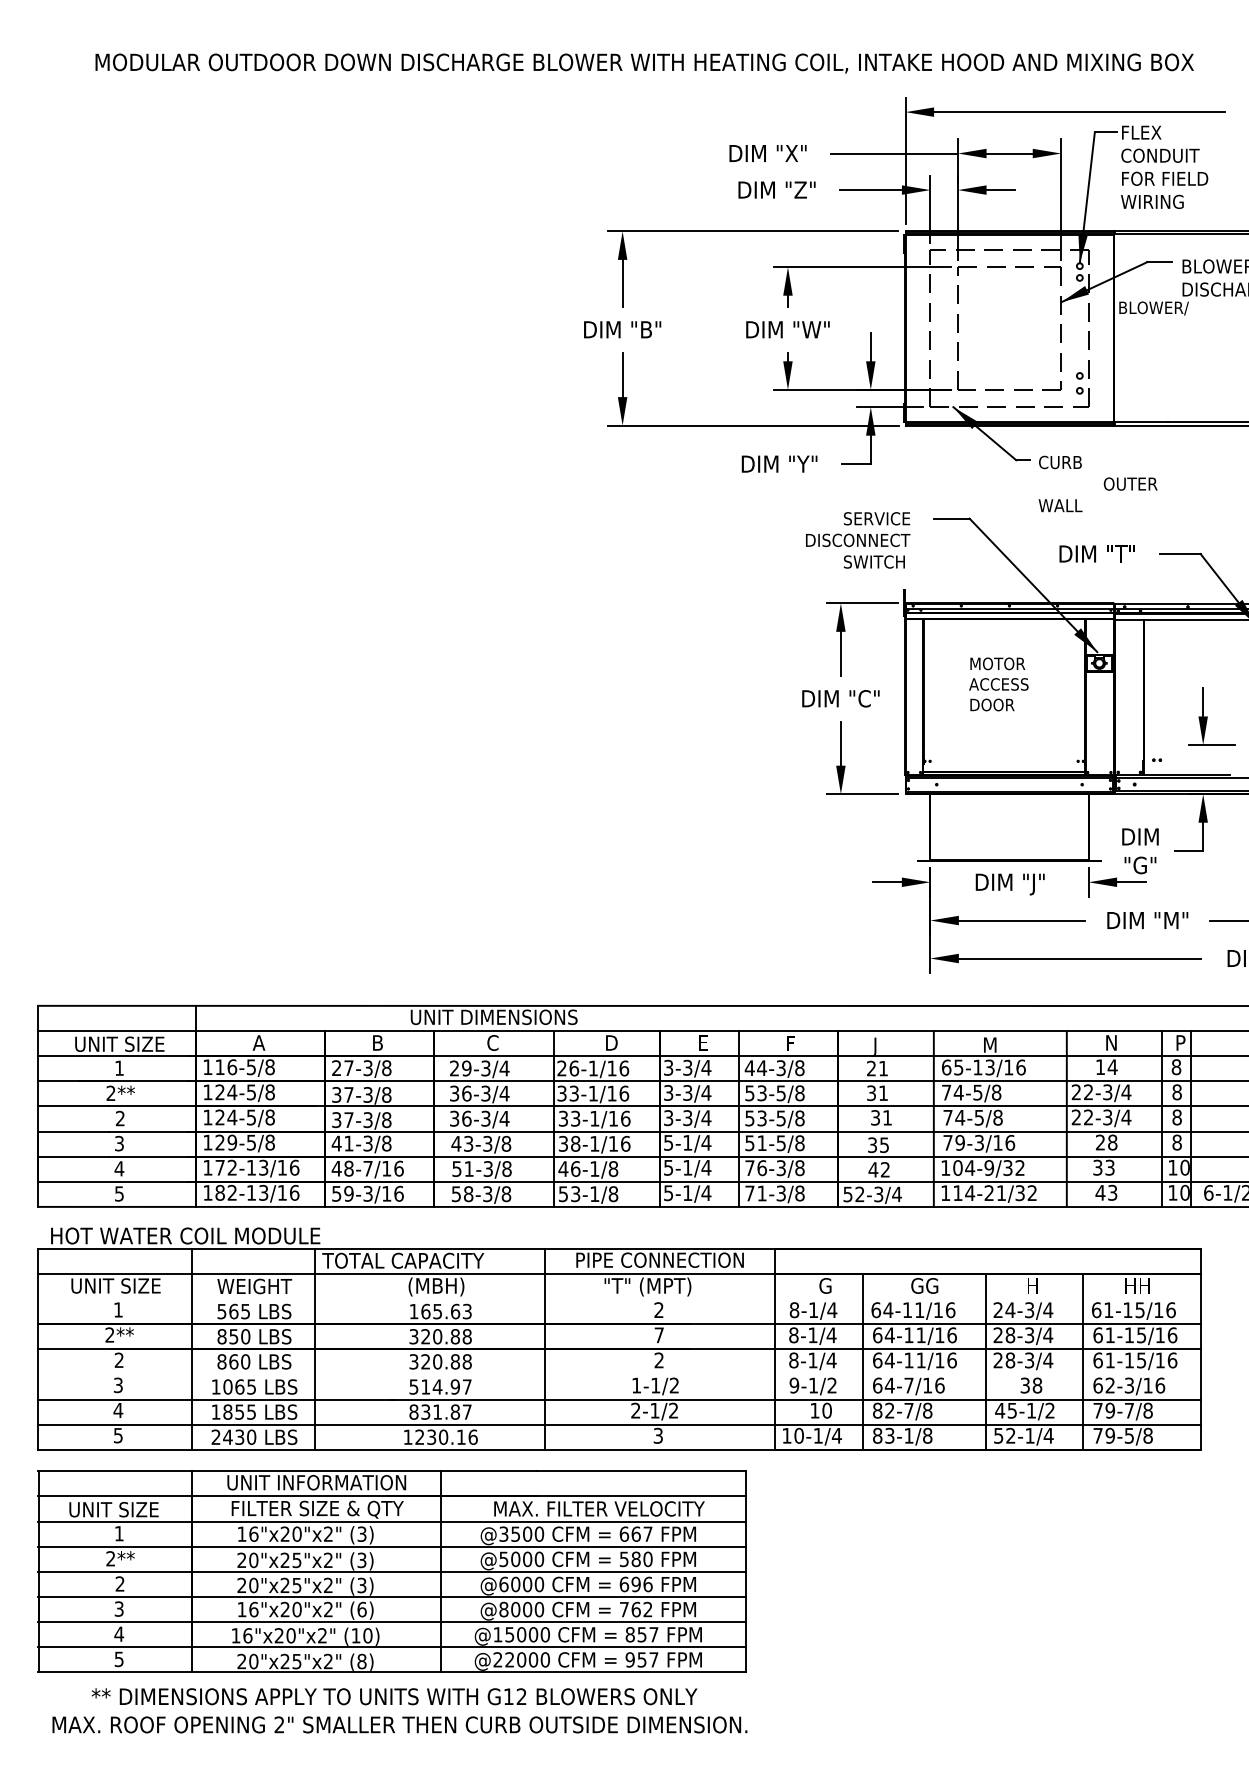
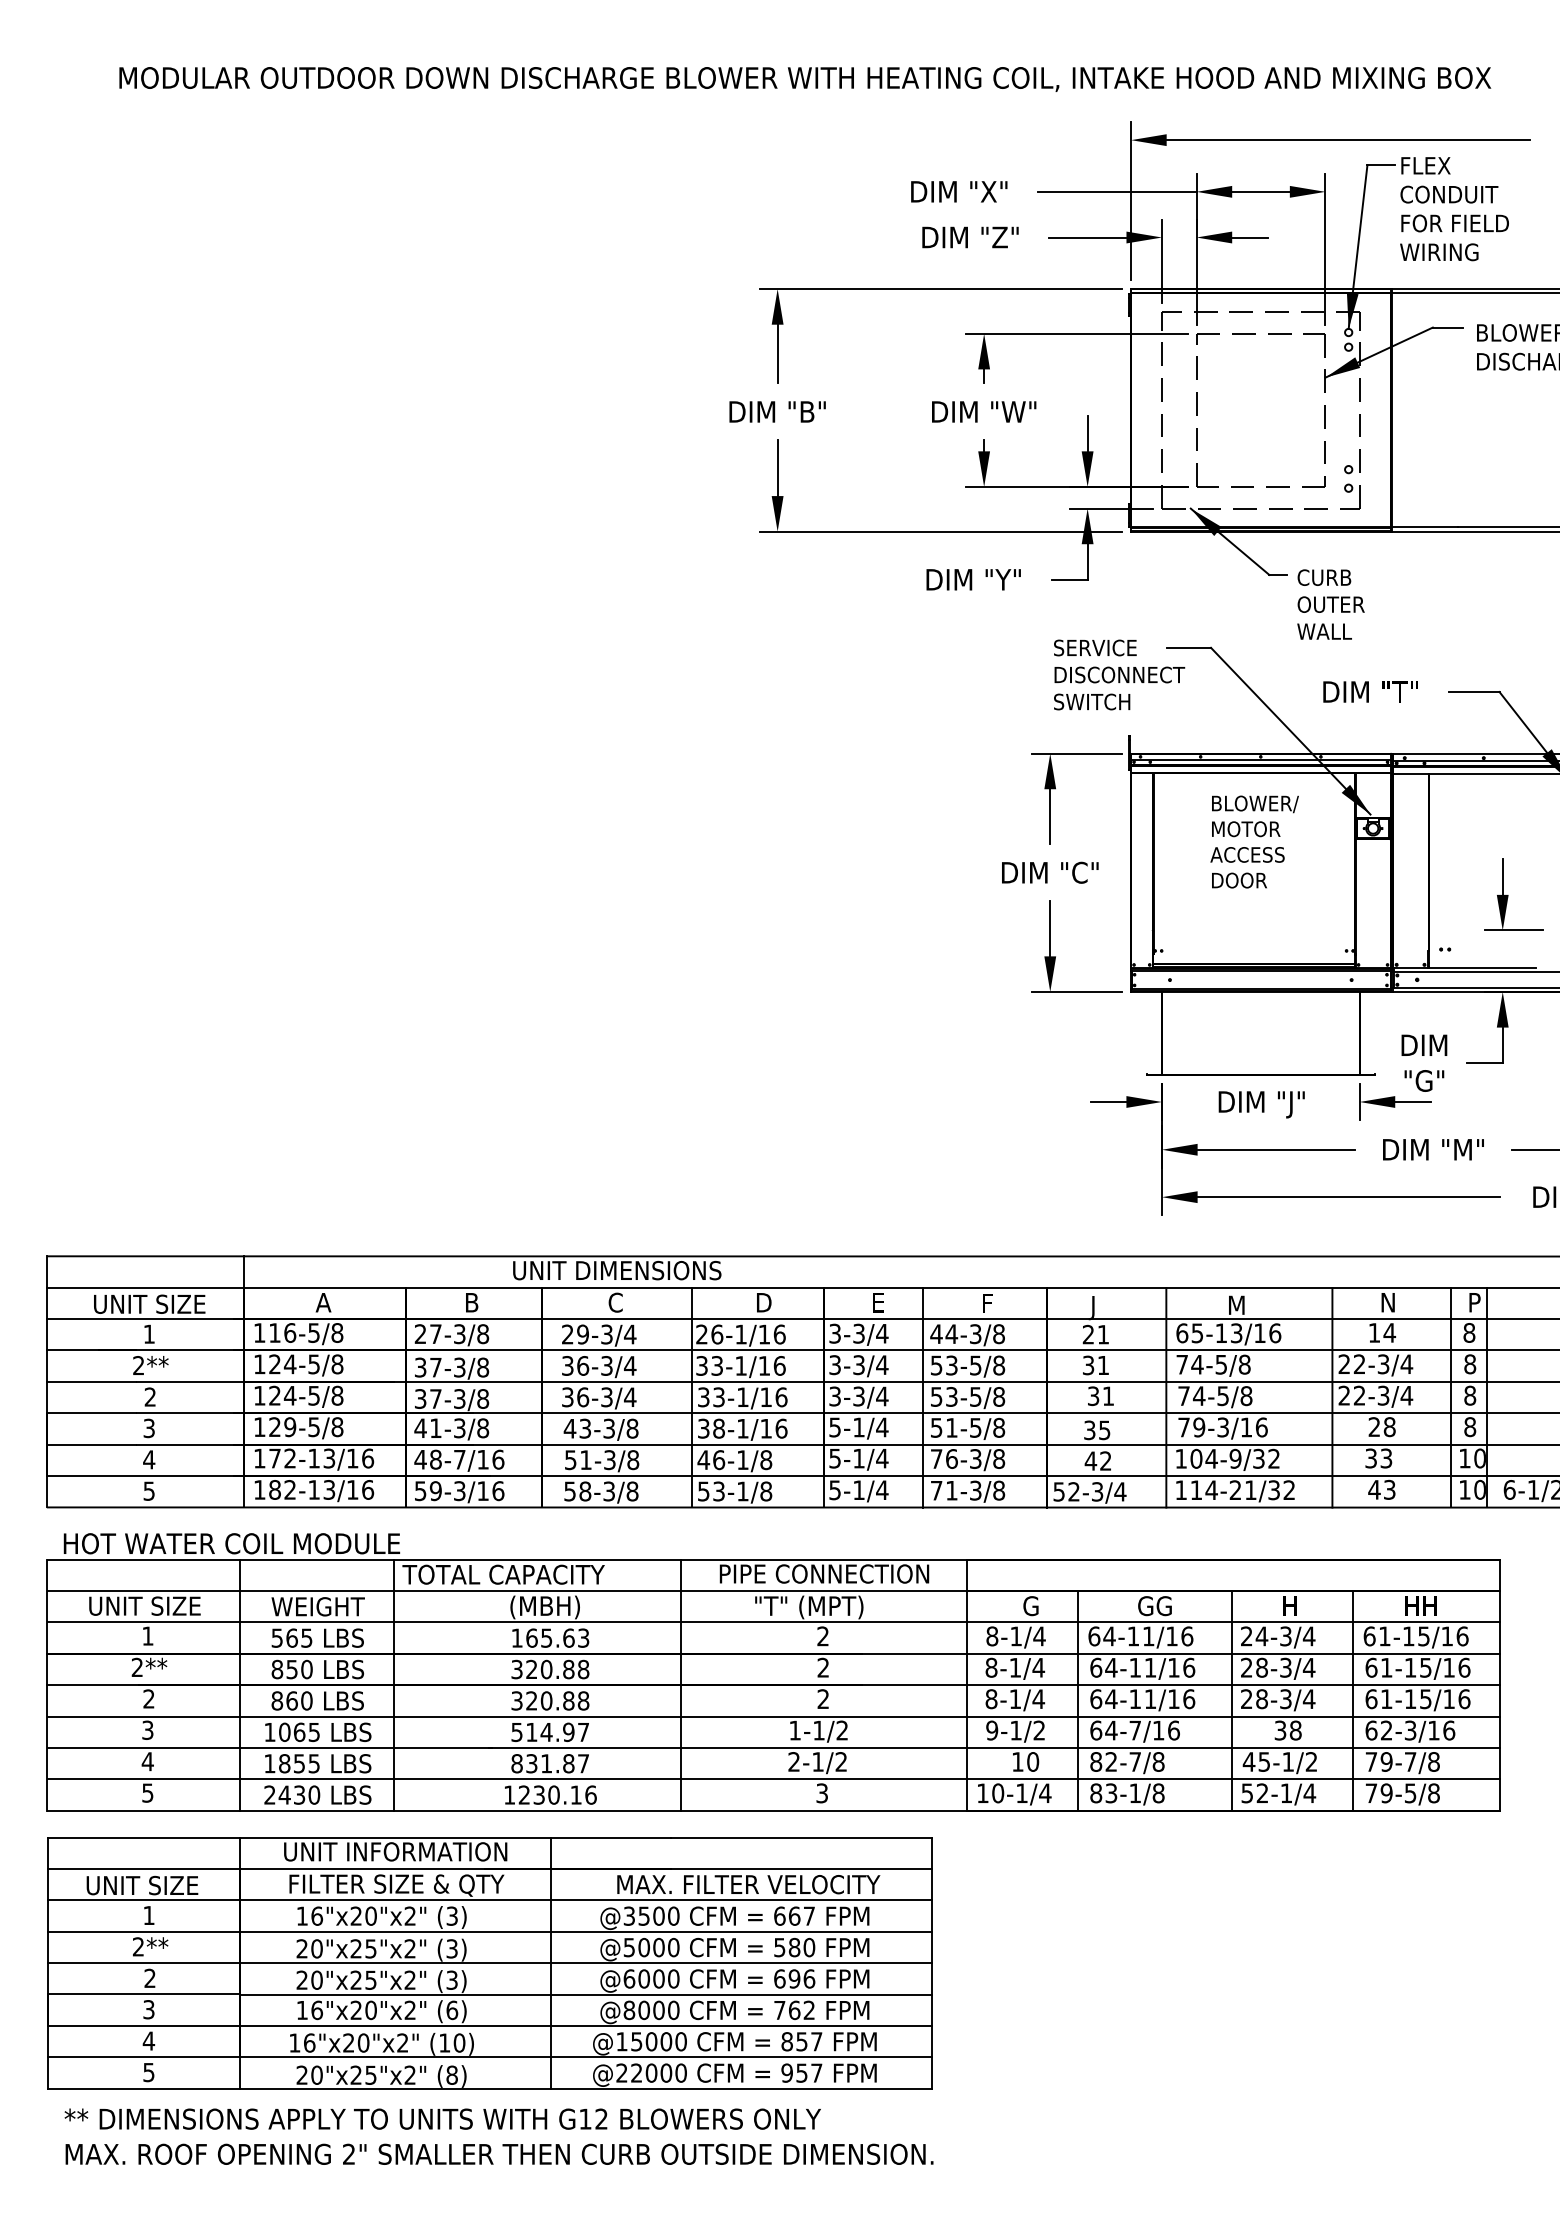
text: (1154, 308) -> (1255, 804), moved
text: (1130, 483) -> (1330, 604), moved
text: (857, 539) -> (1119, 674), moved
line: (619, 1299) -> (773, 1622), added
text: (658, 1335) -> (822, 1667), 7 -> 2
line: (619, 1374) -> (773, 1716), added
text: (394, 1696) -> (442, 2118), moved

